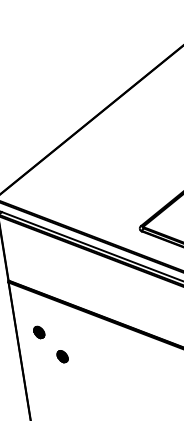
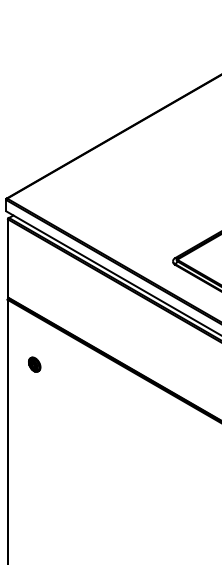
part: (62, 356) -> (57, 397), removed

